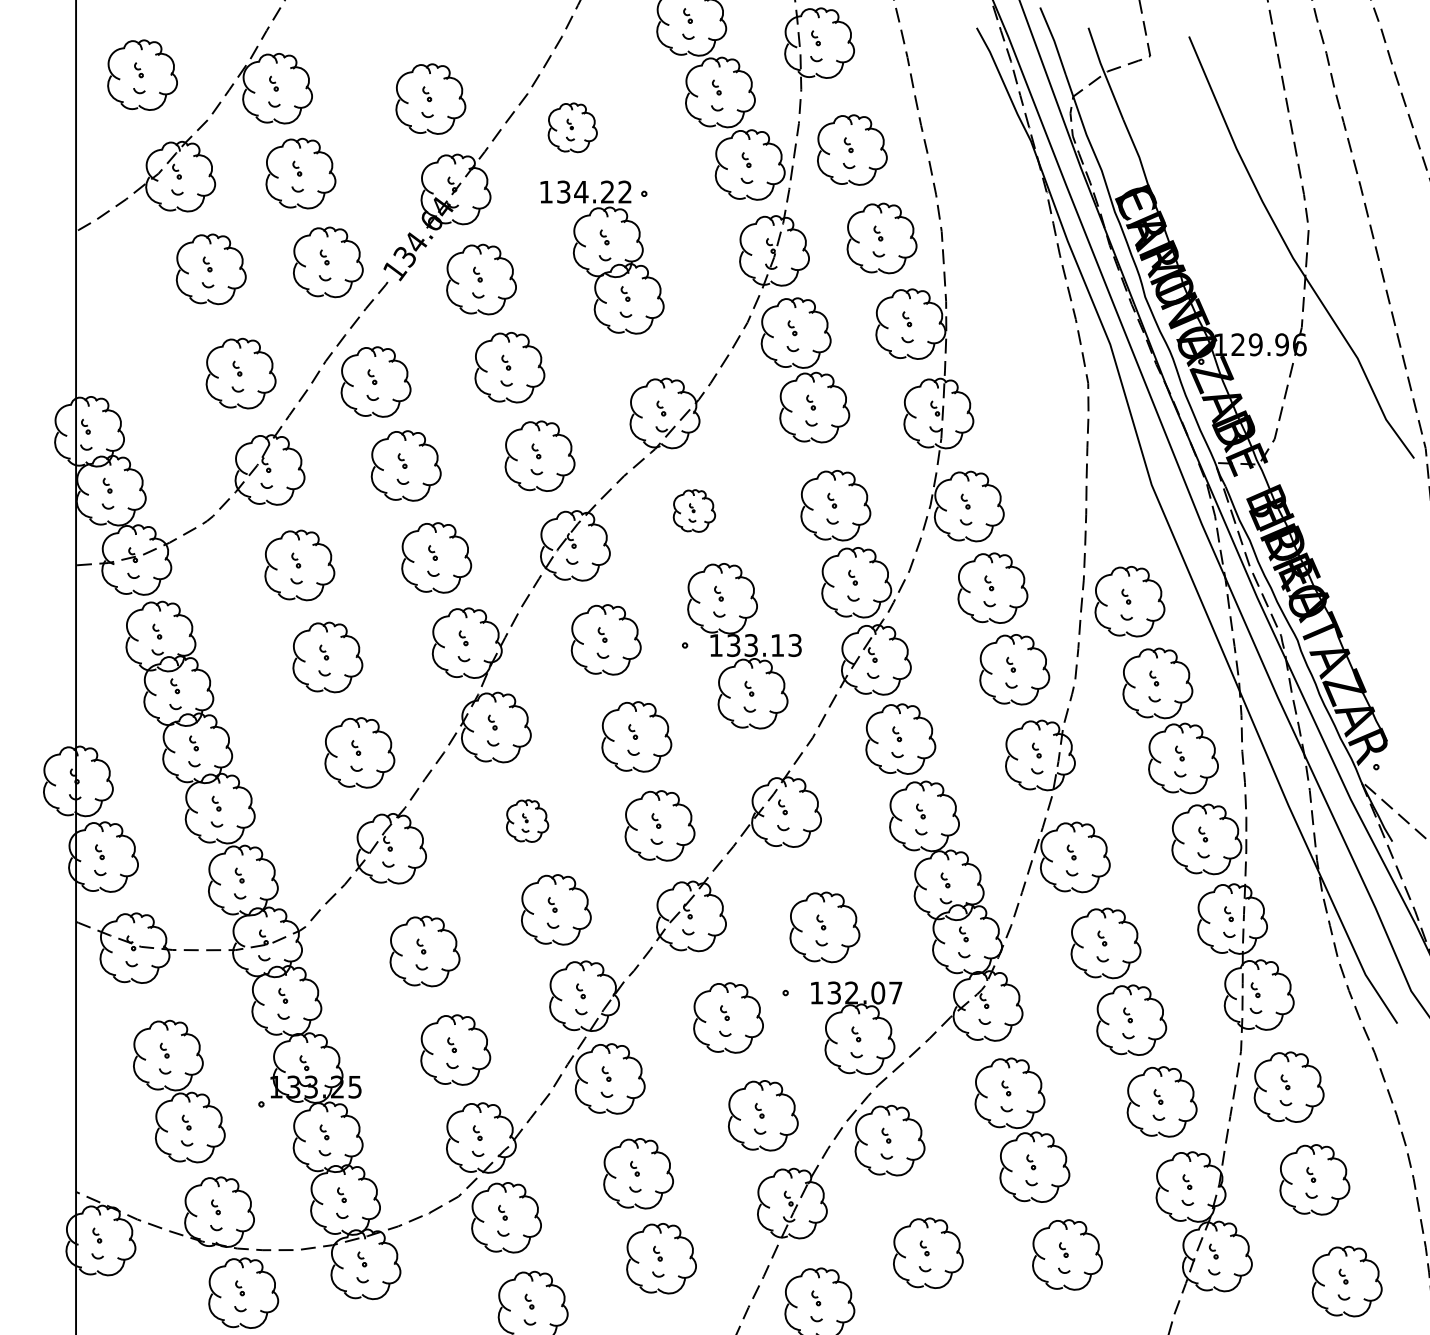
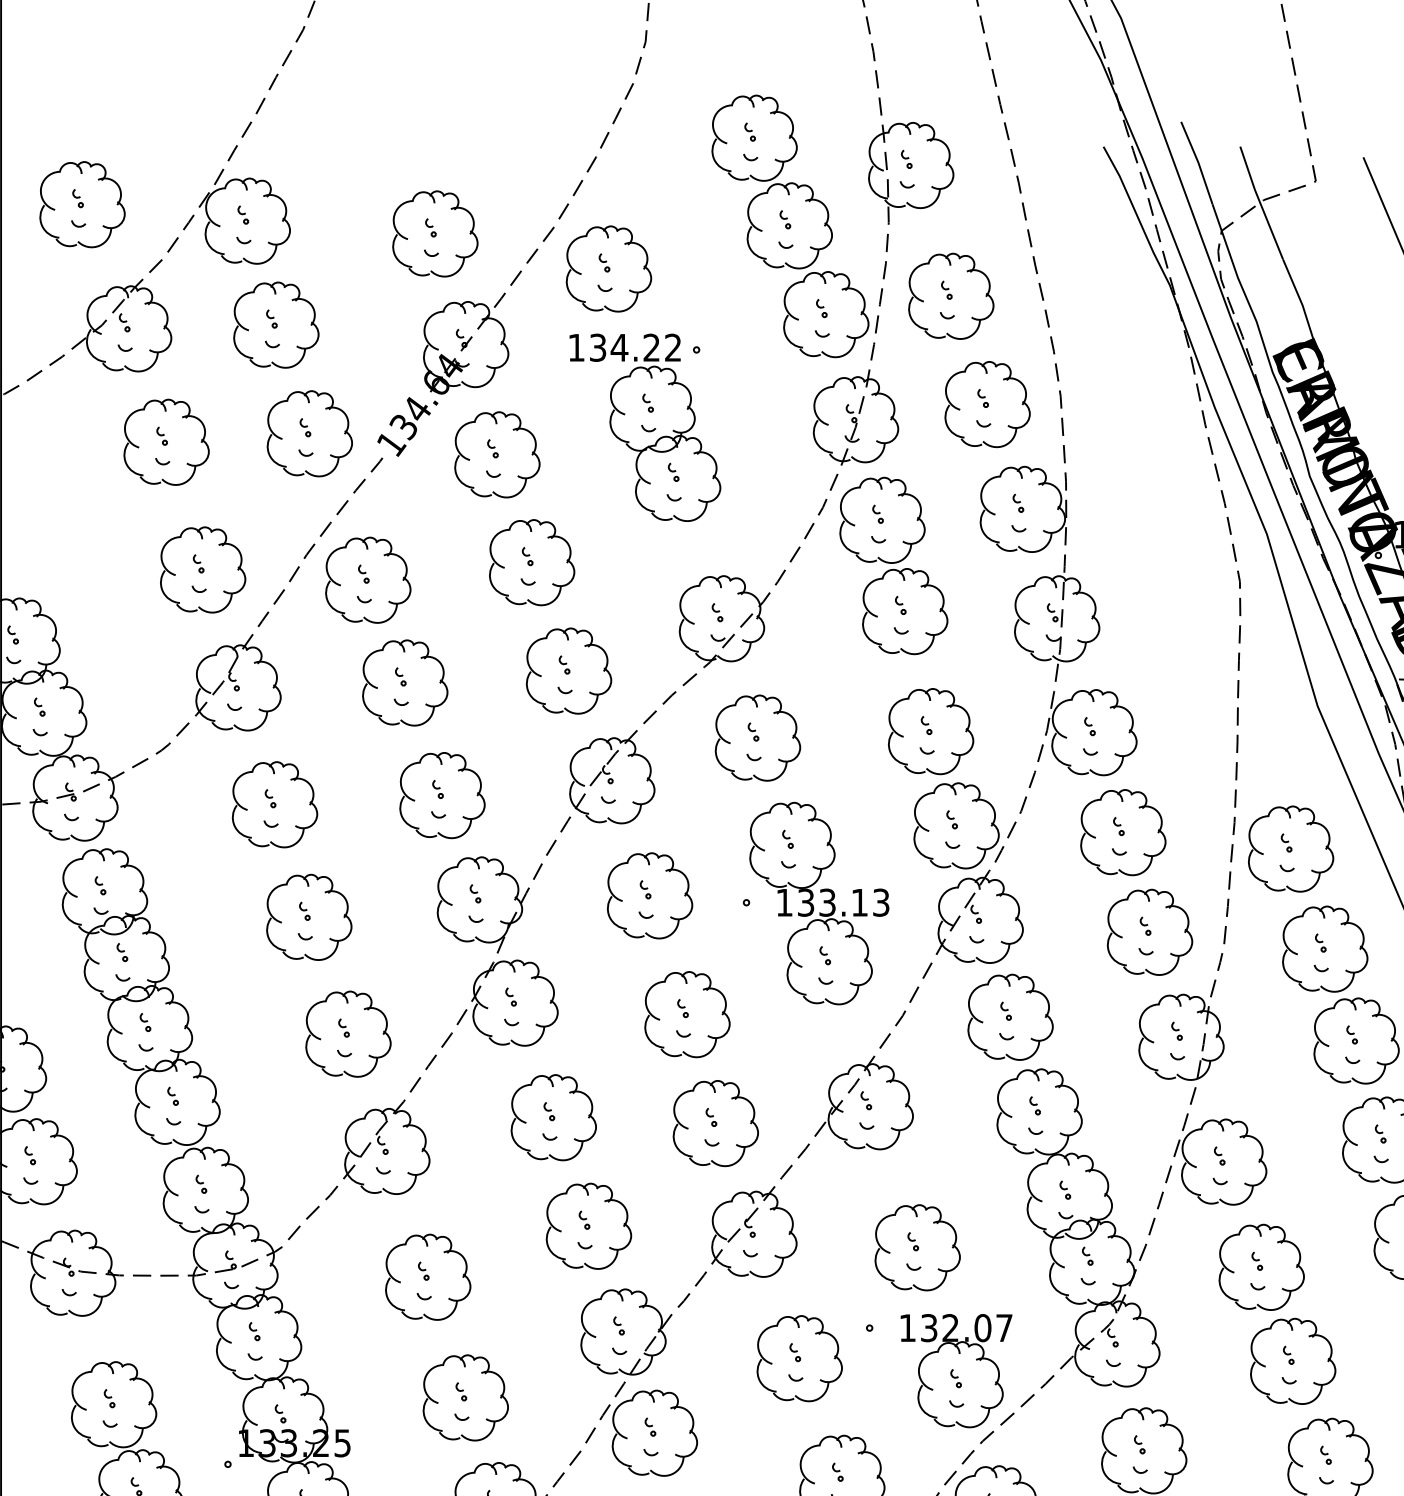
part: (572, 127) -> (608, 268), size x1.43
part: (694, 510) -> (758, 737), size x1.67
part: (527, 820) -> (553, 1116), size x1.67

